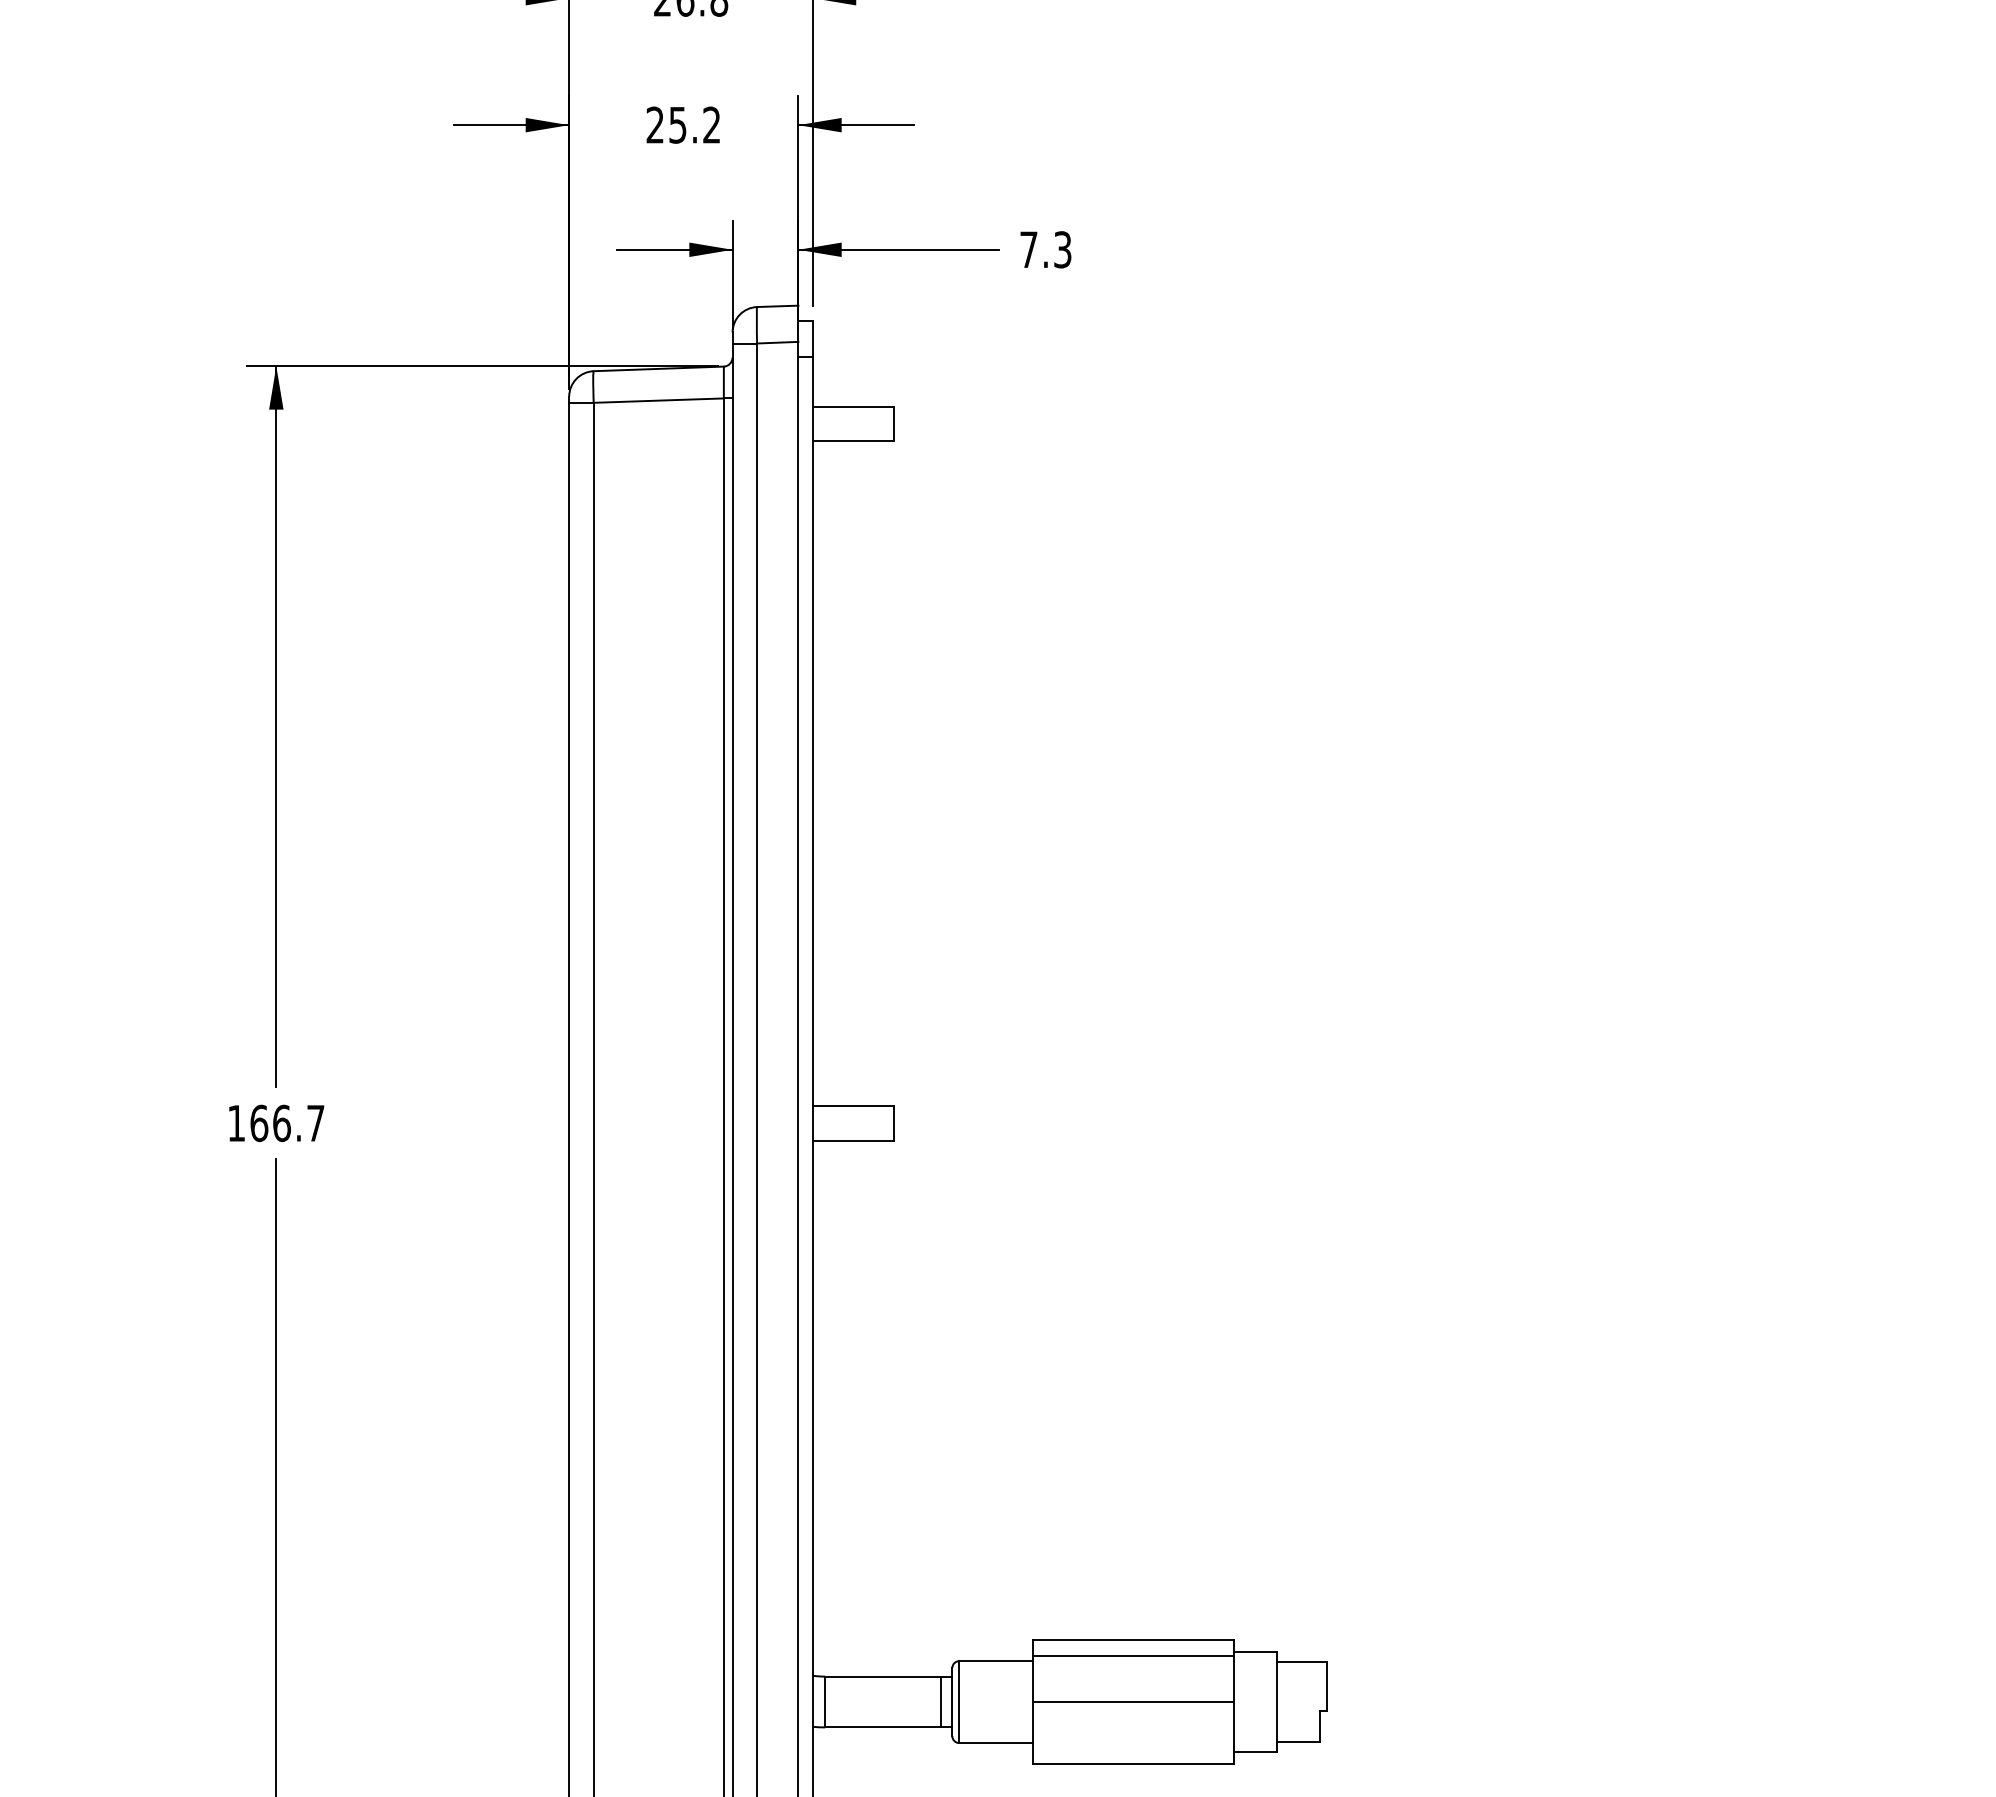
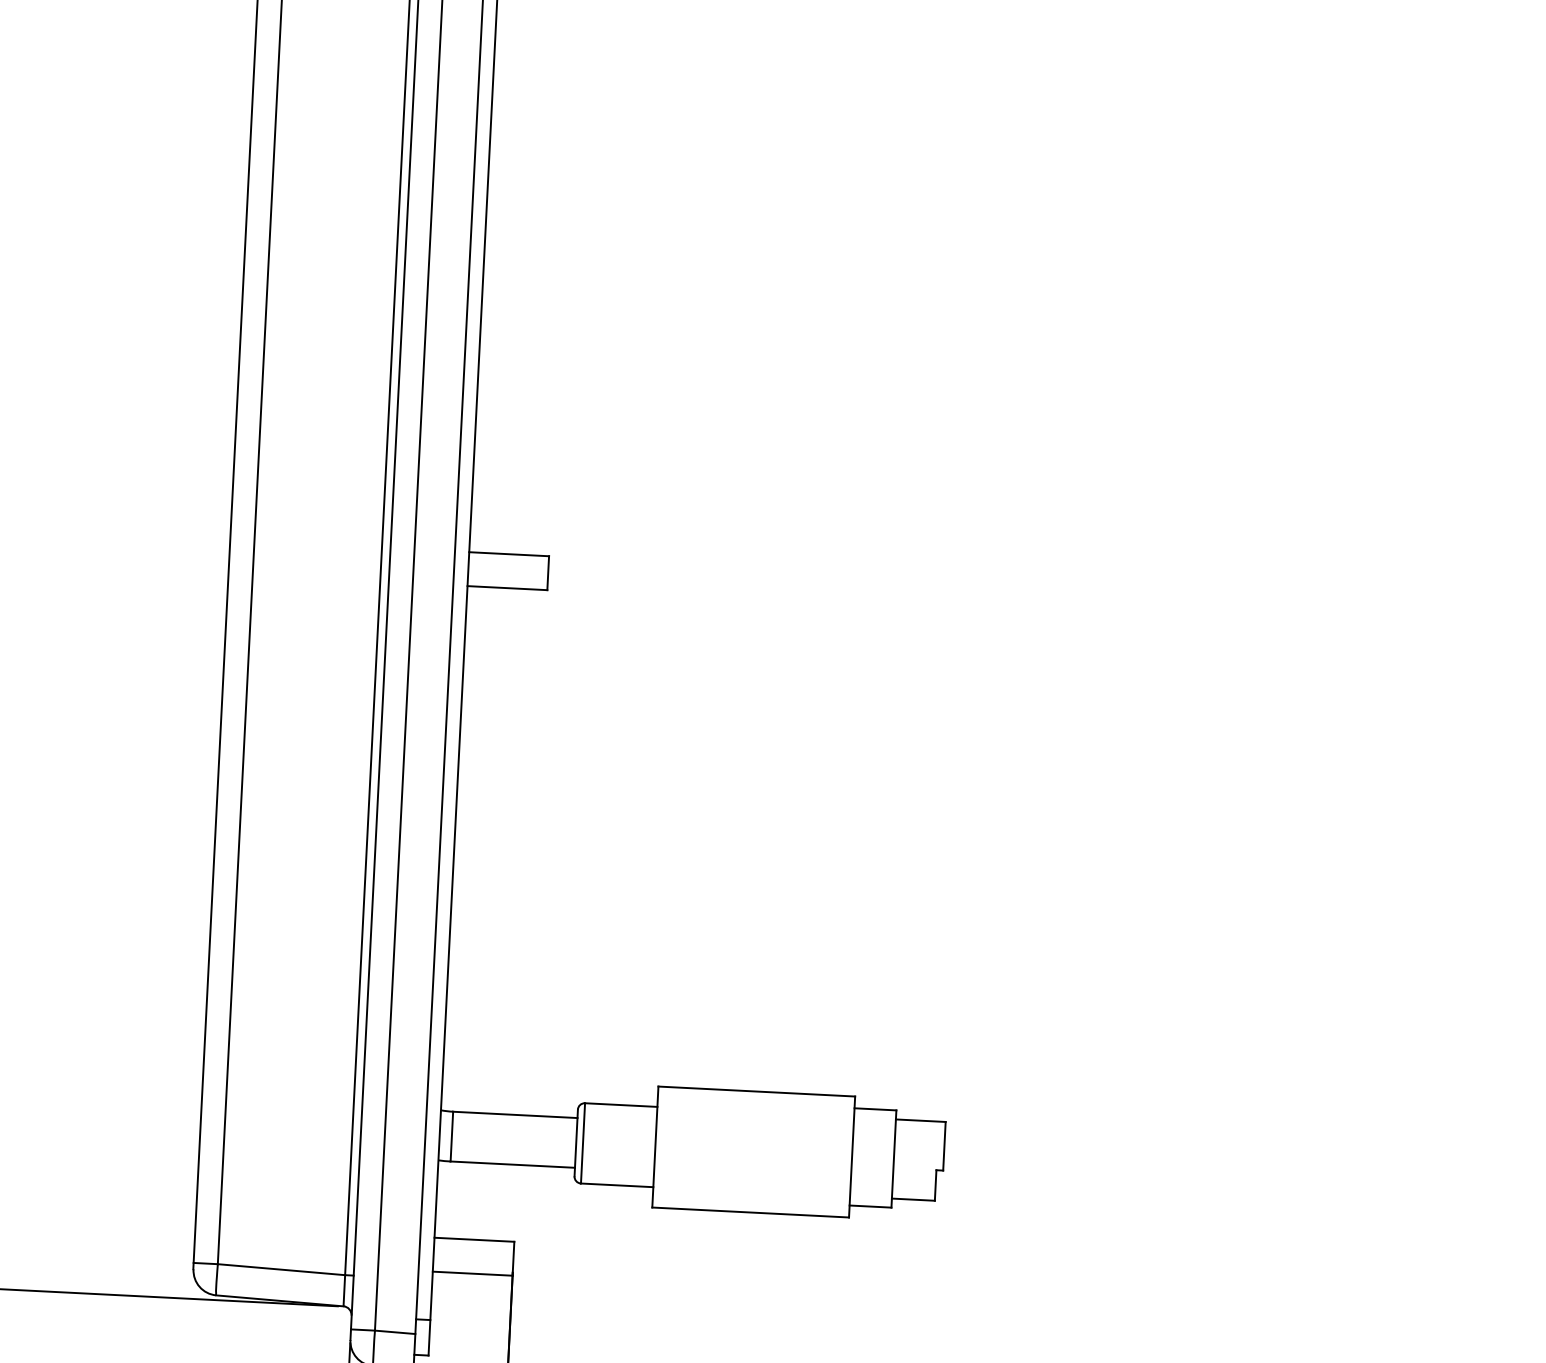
line: (1133, 1655) -> (756, 1106), removed
line: (940, 1701) -> (564, 1141), removed
line: (1133, 1702) -> (753, 1152), removed

